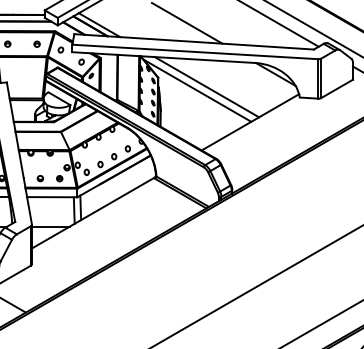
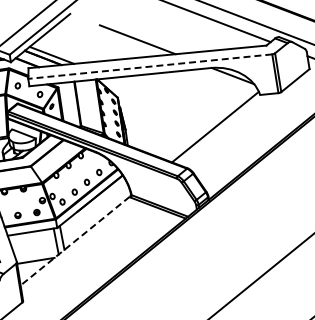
line: (194, 51) -> (149, 66), solid -> dashed
line: (206, 87) -> (166, 99), removed
line: (197, 90) -> (158, 104), removed
line: (93, 213) -> (75, 241), solid -> dashed

